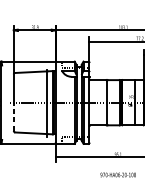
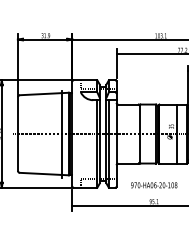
line: (13, 116) -> (17, 151), dashed -> solid
text: (118, 175) -> (154, 185), moved

